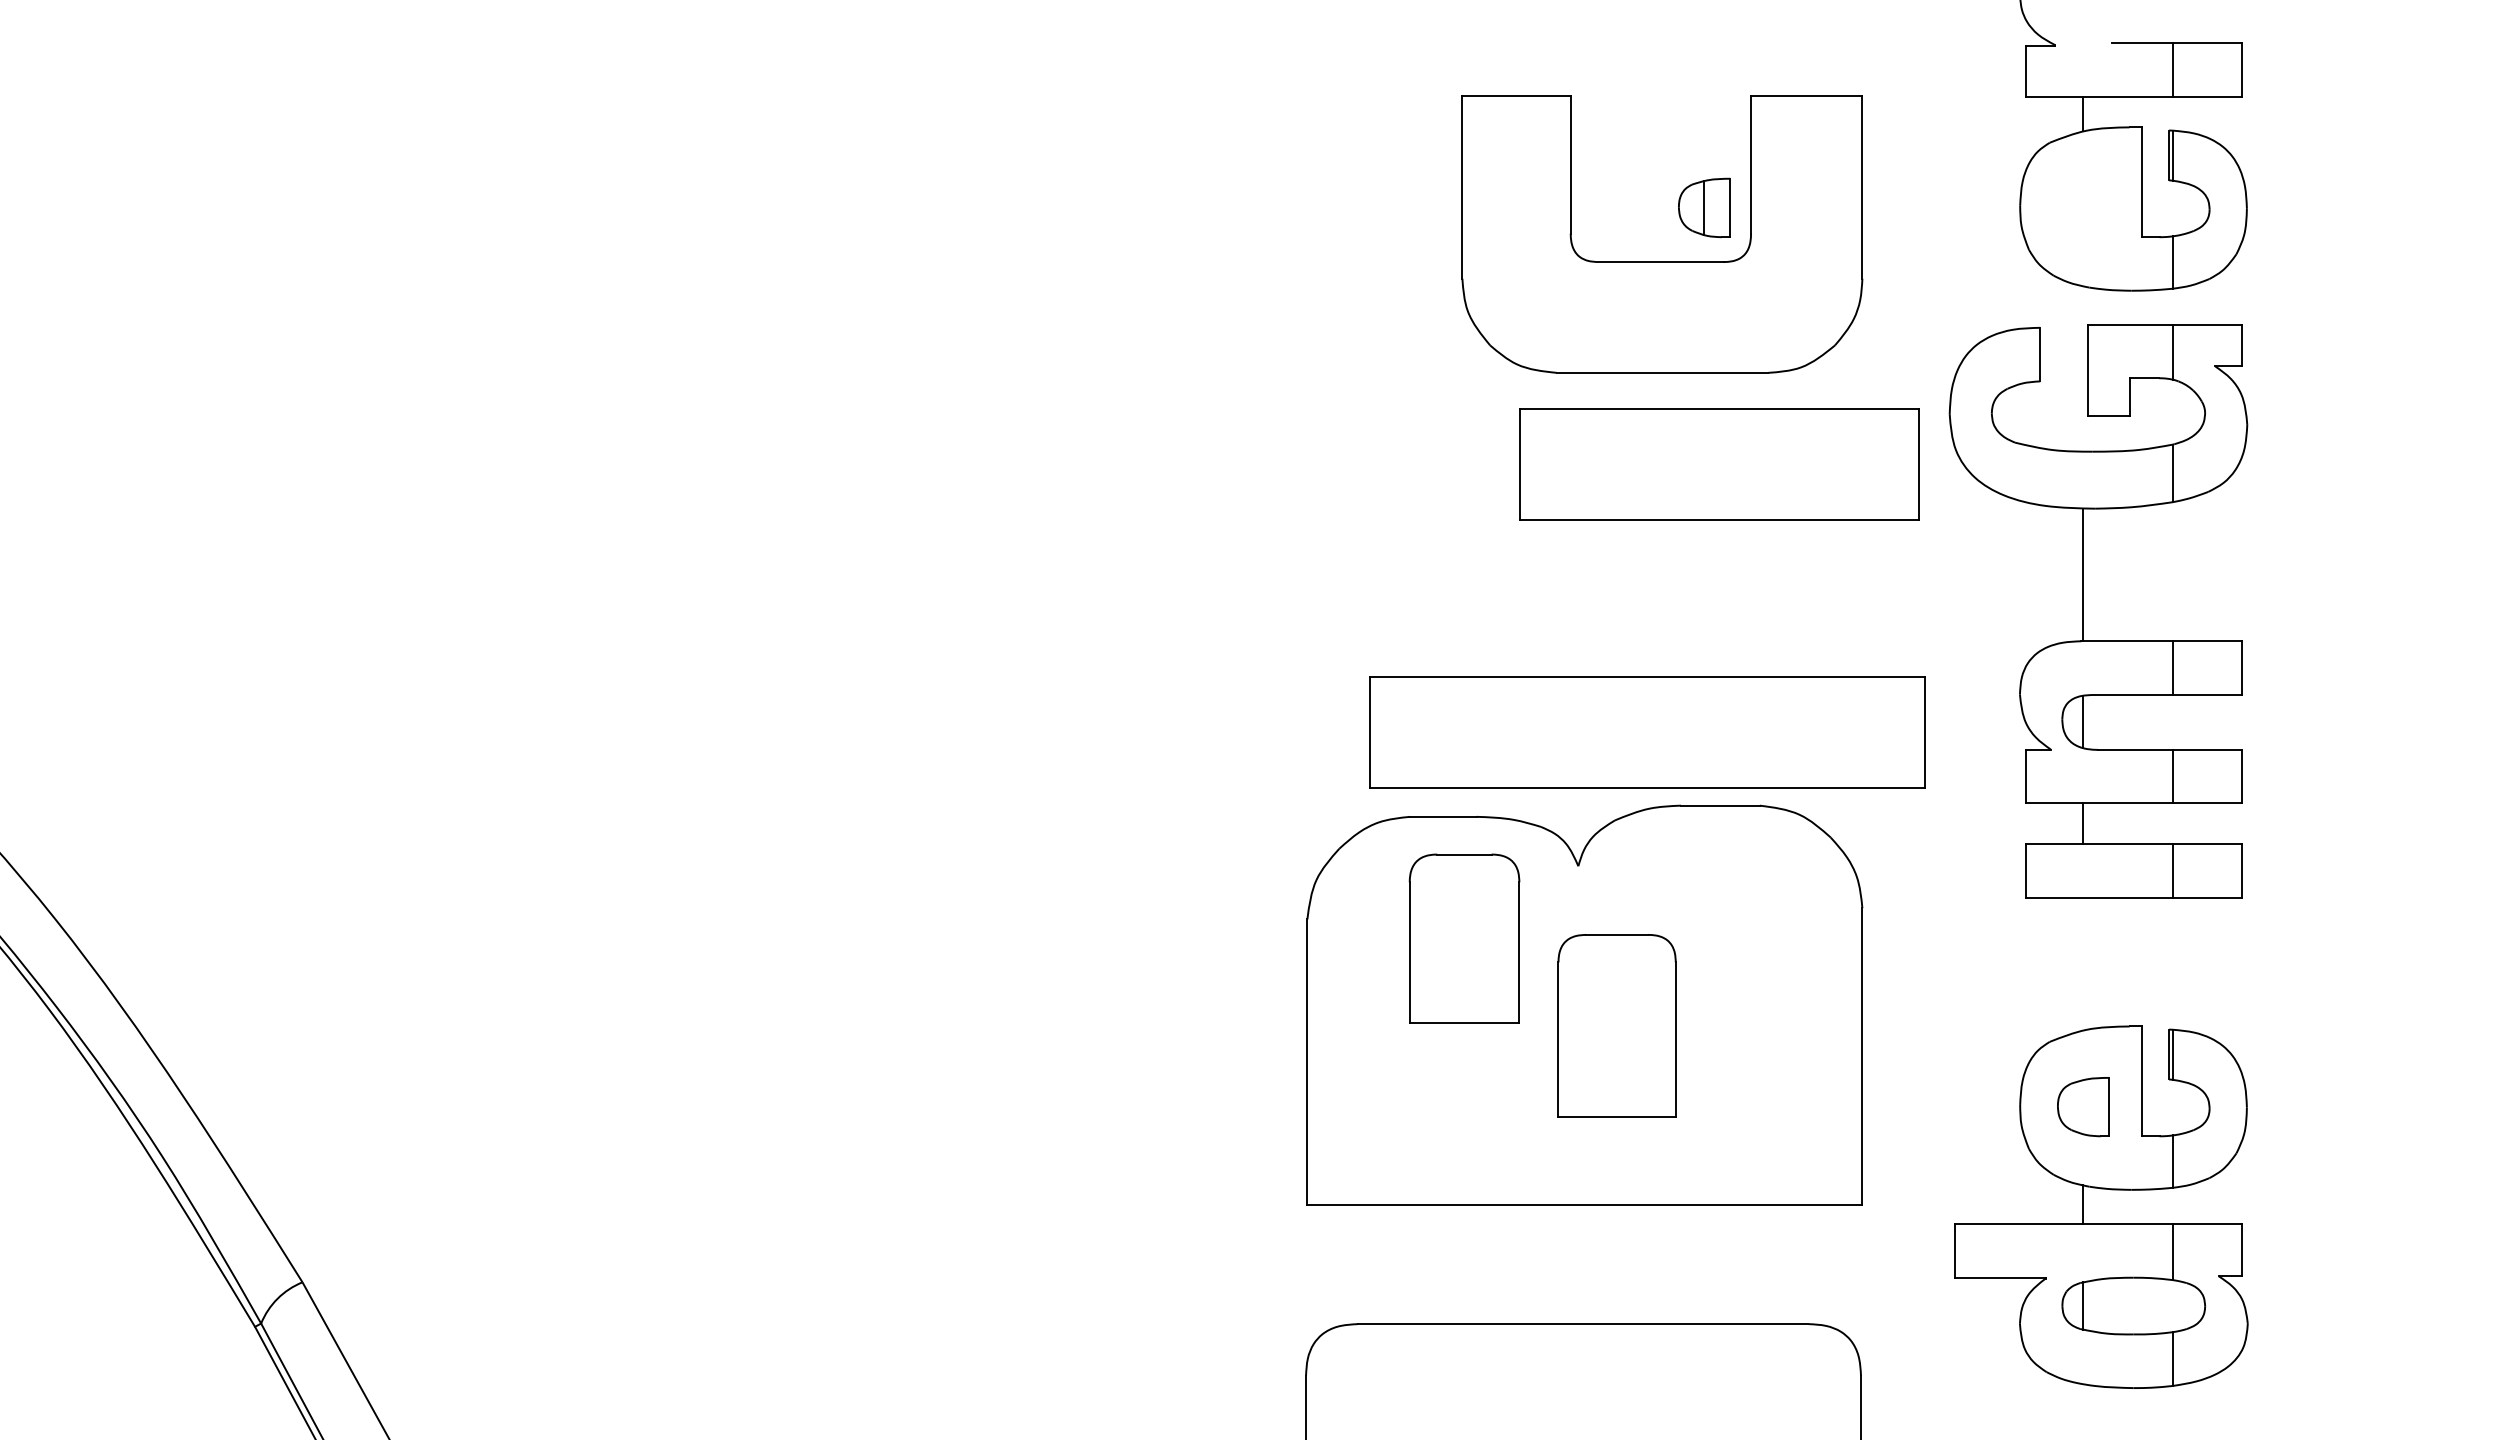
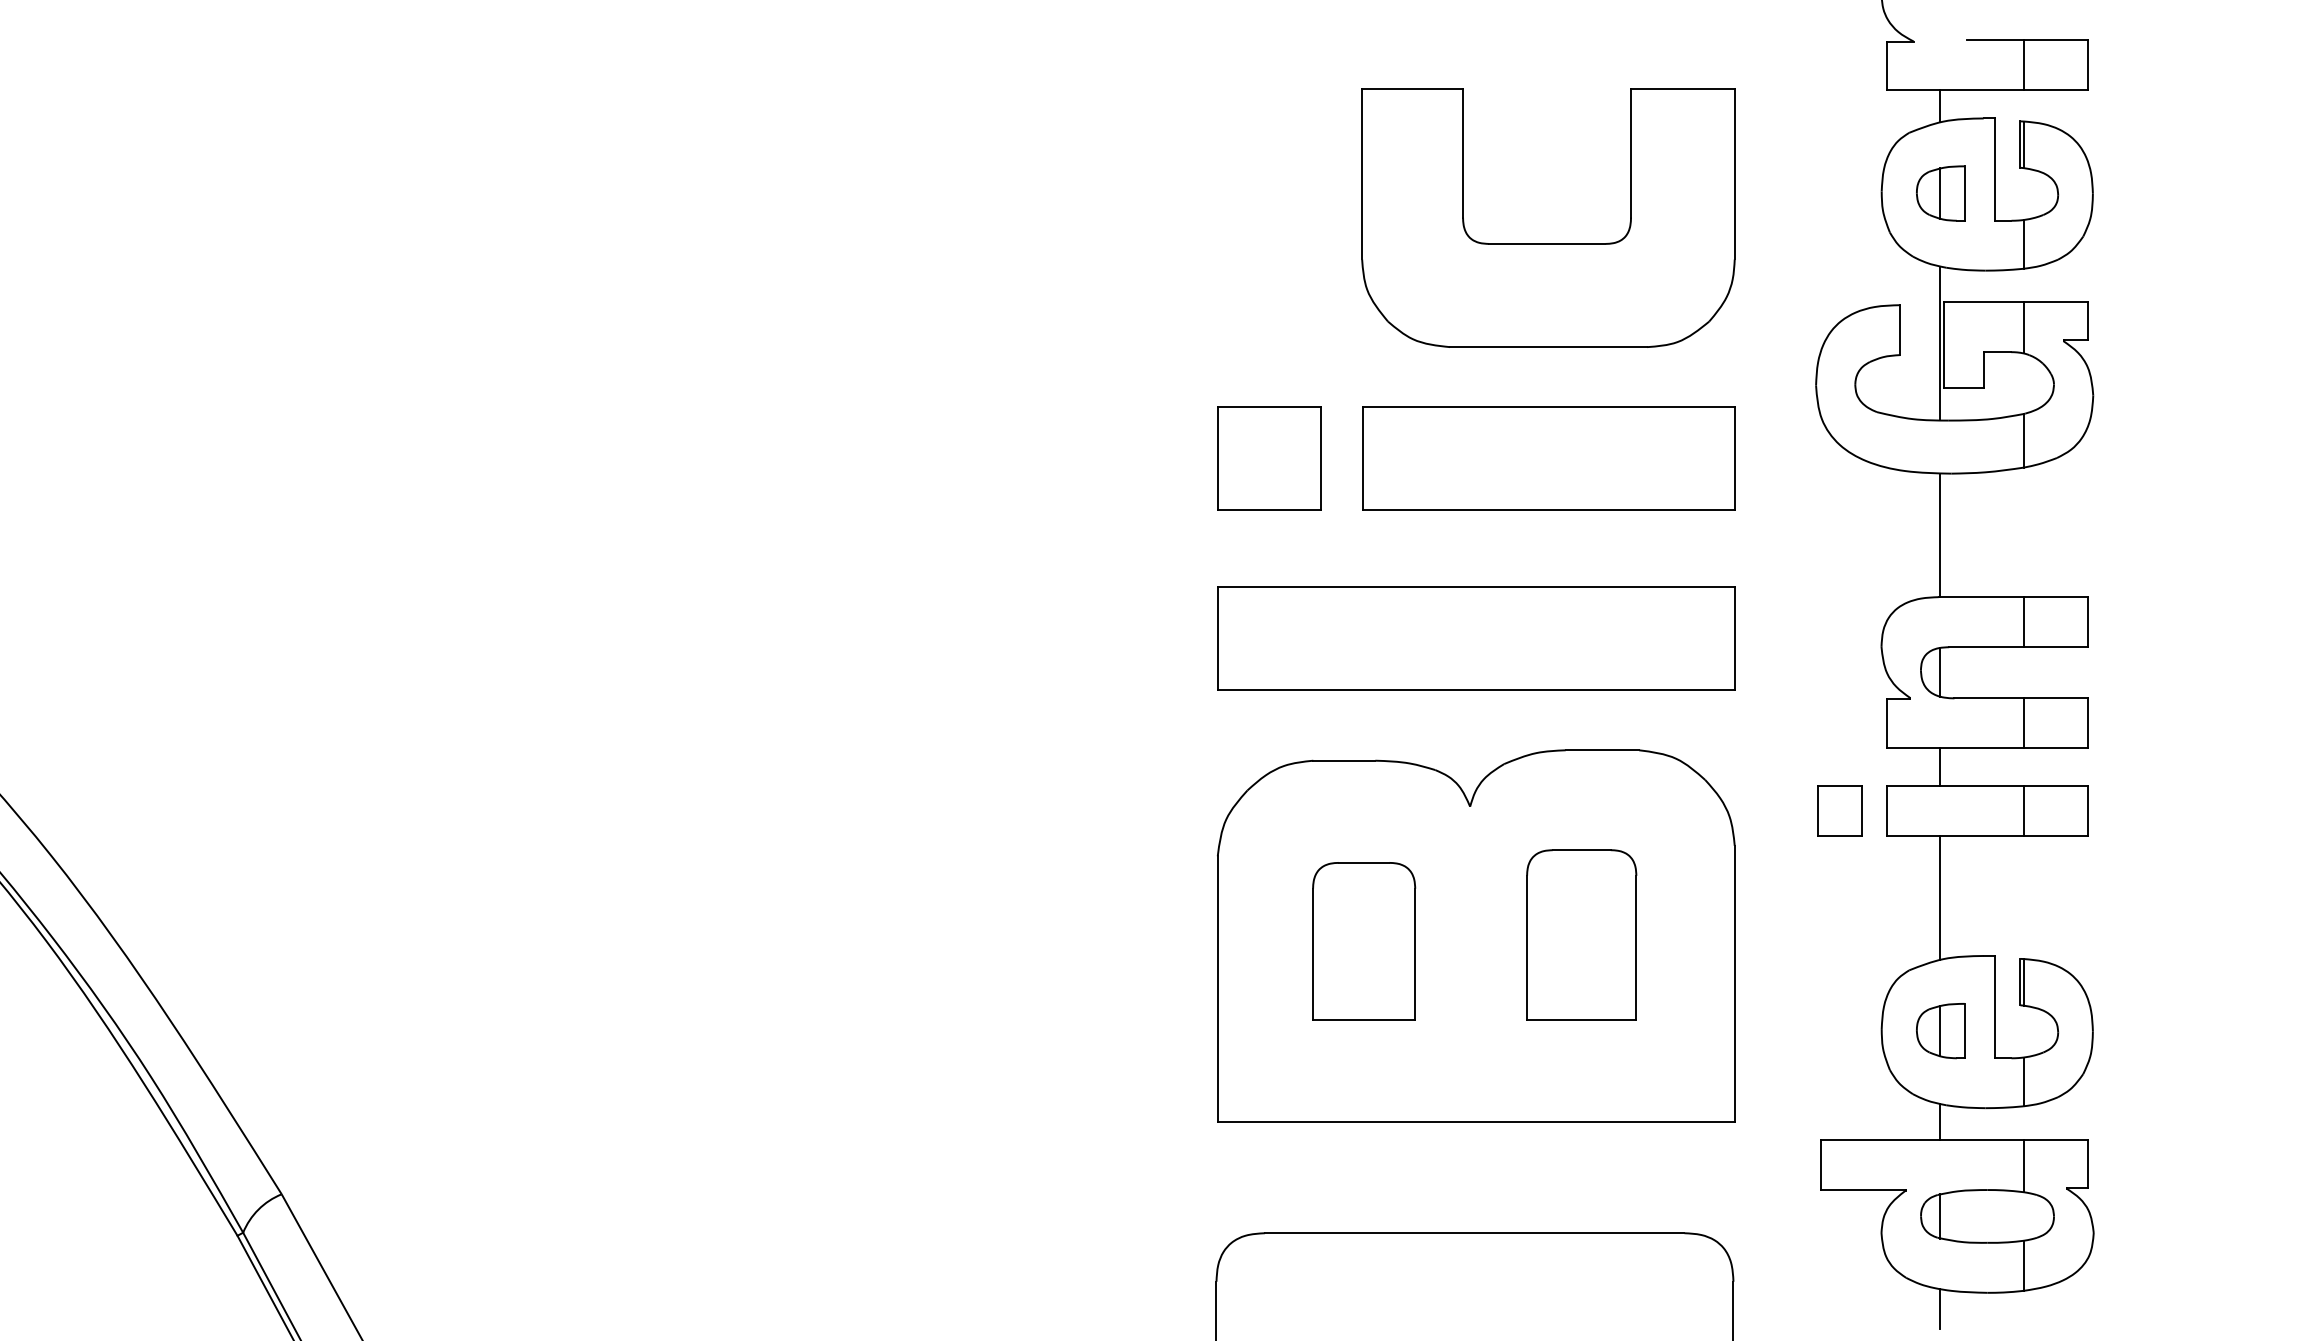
part: (1704, 207) -> (1940, 193), moved
line: (2082, 368) -> (1939, 343), added
part: (1719, 464) -> (1548, 458), moved
part: (1362, 492) -> (1269, 458), added
part: (1647, 732) -> (1475, 638), moved
part: (1975, 870) -> (1840, 810), added
part: (1464, 938) -> (1364, 941), moved
line: (2082, 963) -> (1939, 897), added
part: (1616, 1025) -> (1581, 934), moved
line: (2082, 1107) -> (1939, 1031), added
line: (2082, 1405) -> (1939, 1309), added

